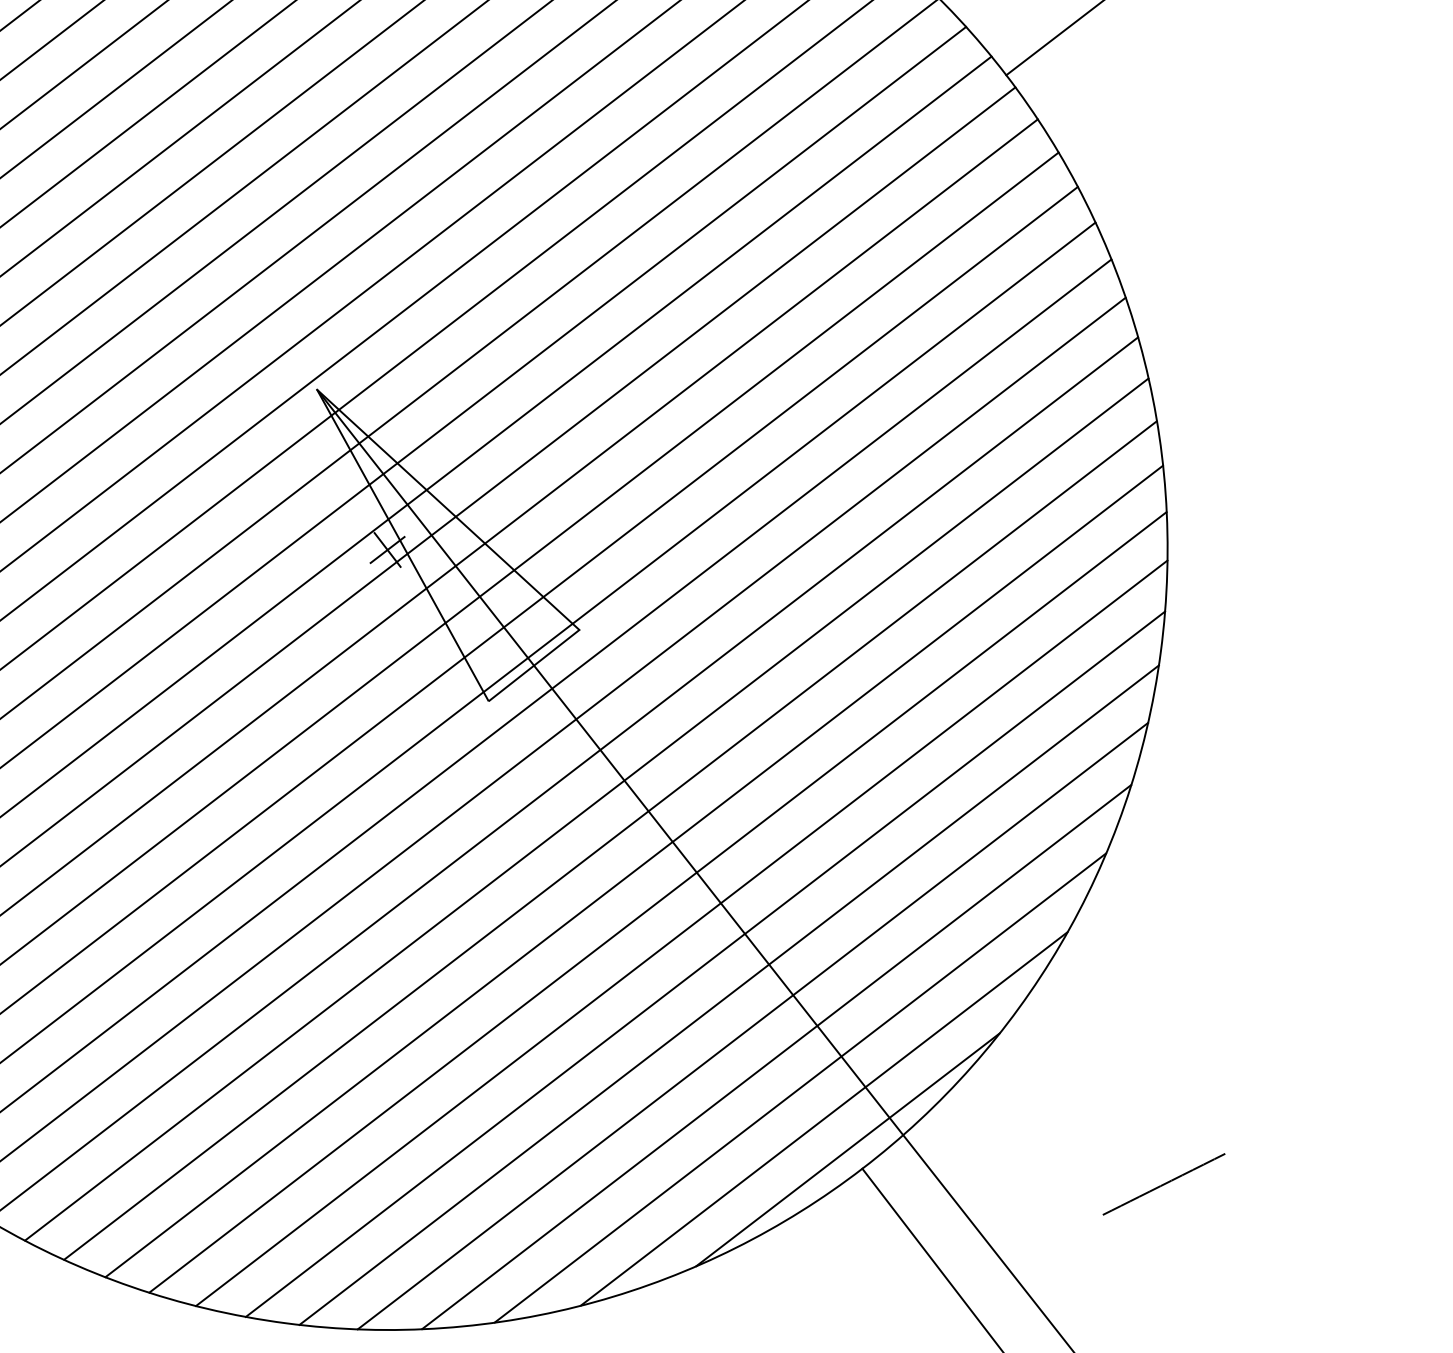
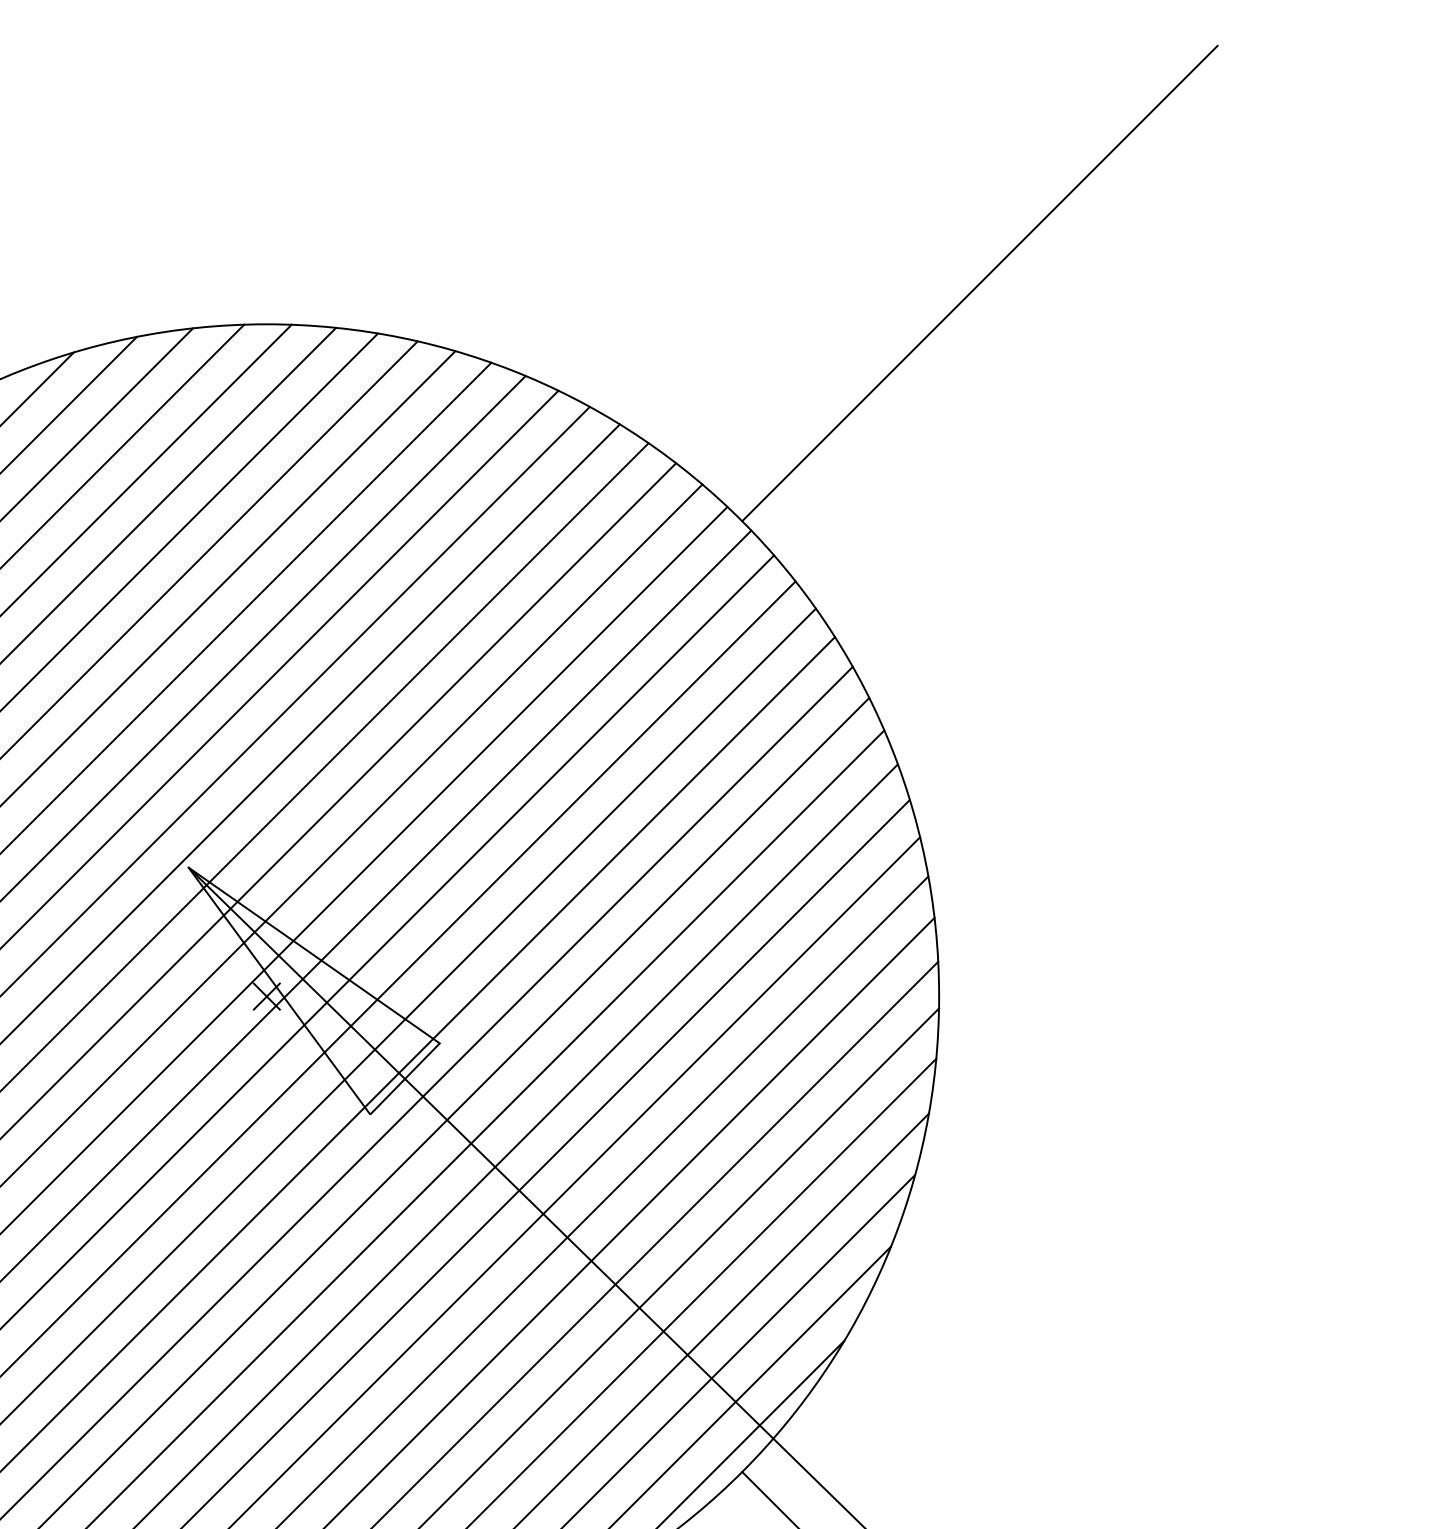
line: (1163, 1184) -> (1001, 1451), removed

